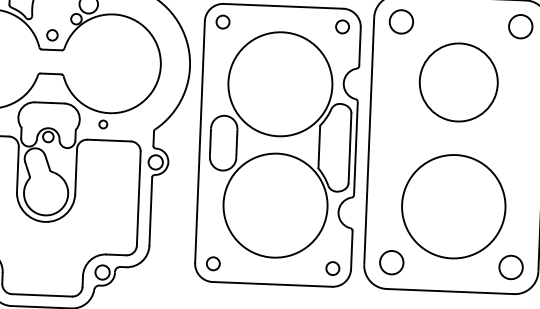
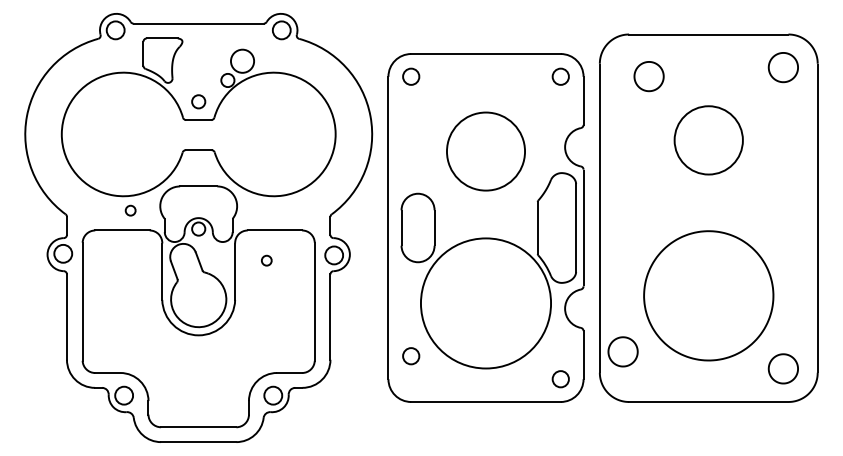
part: (400, 21) -> (648, 76), moved
circle: (458, 82) -> (708, 140), size x0.7
circle: (280, 84) -> (485, 151), size x0.6
circle: (103, 124) -> (266, 260), moved
part: (391, 262) -> (622, 351), moved
circle: (213, 264) -> (411, 356), moved

